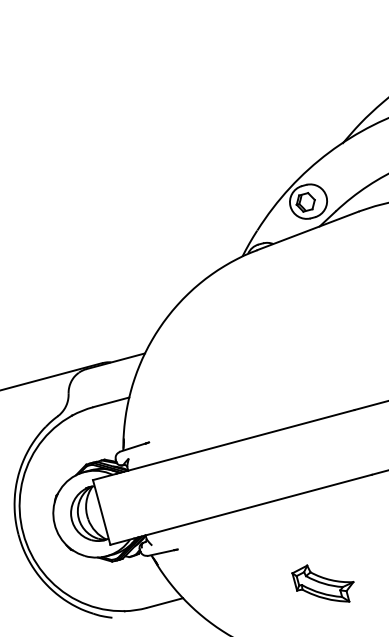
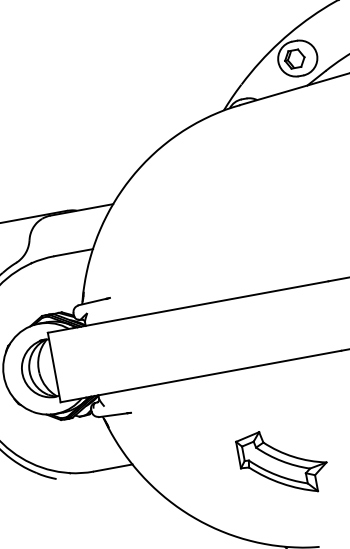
part: (322, 583) -> (280, 460), size x1.43

